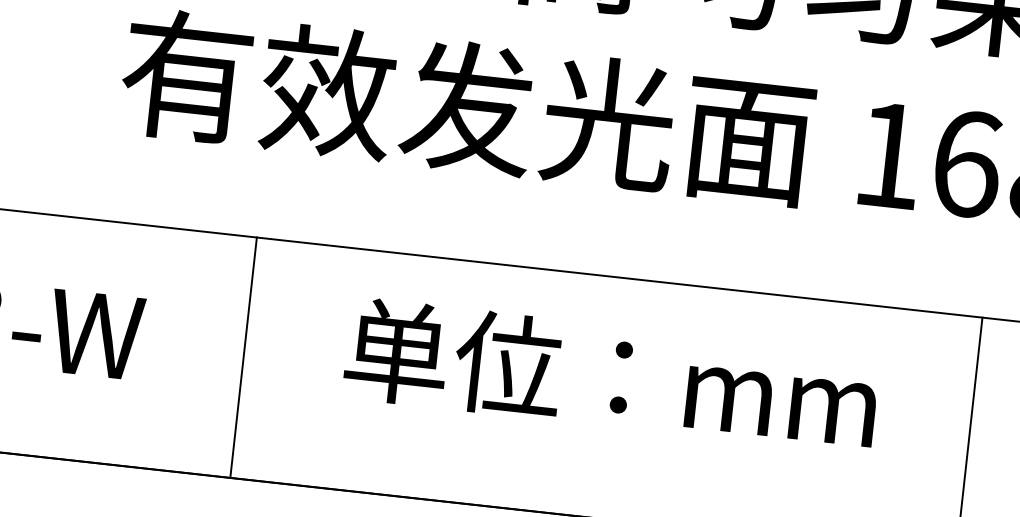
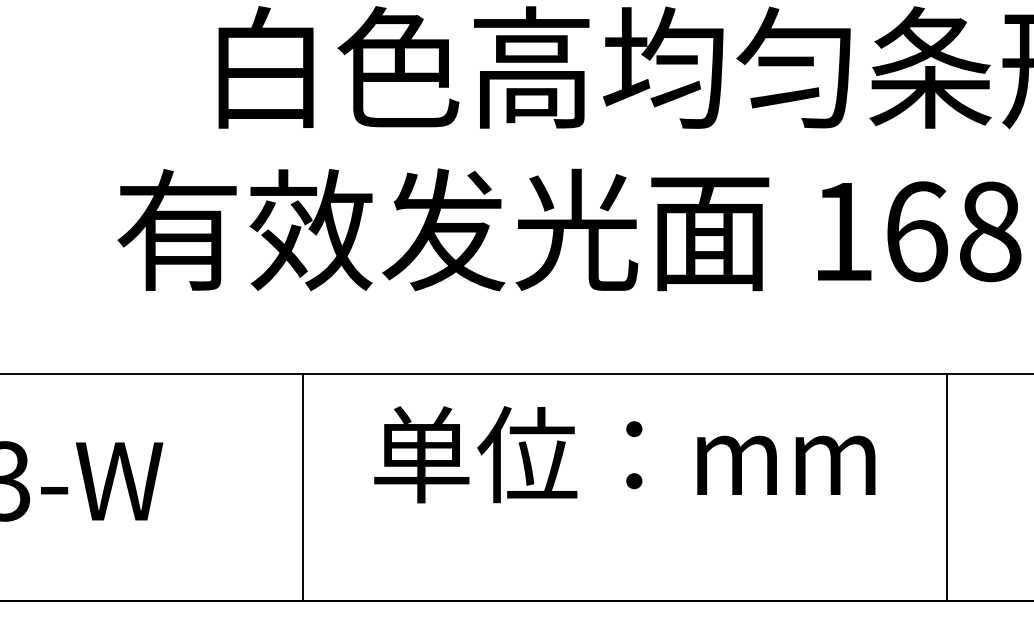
line: (243, 357) -> (302, 487), moved
text: (611, 375) -> (624, 454), moved

